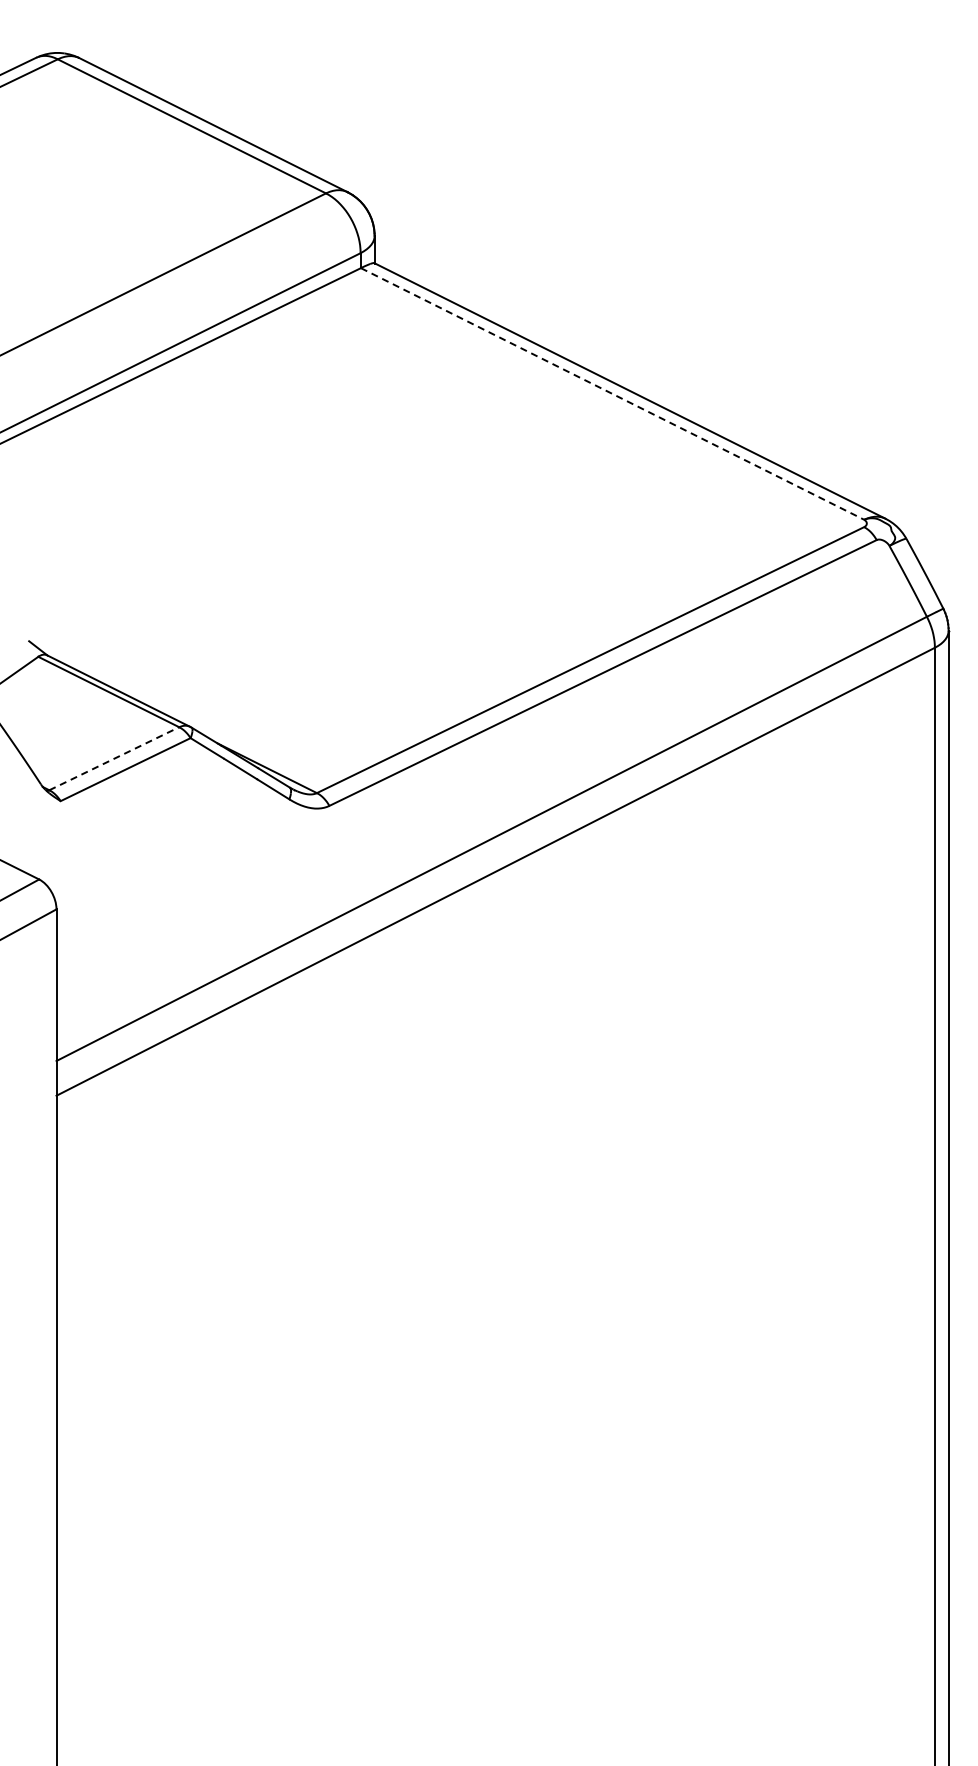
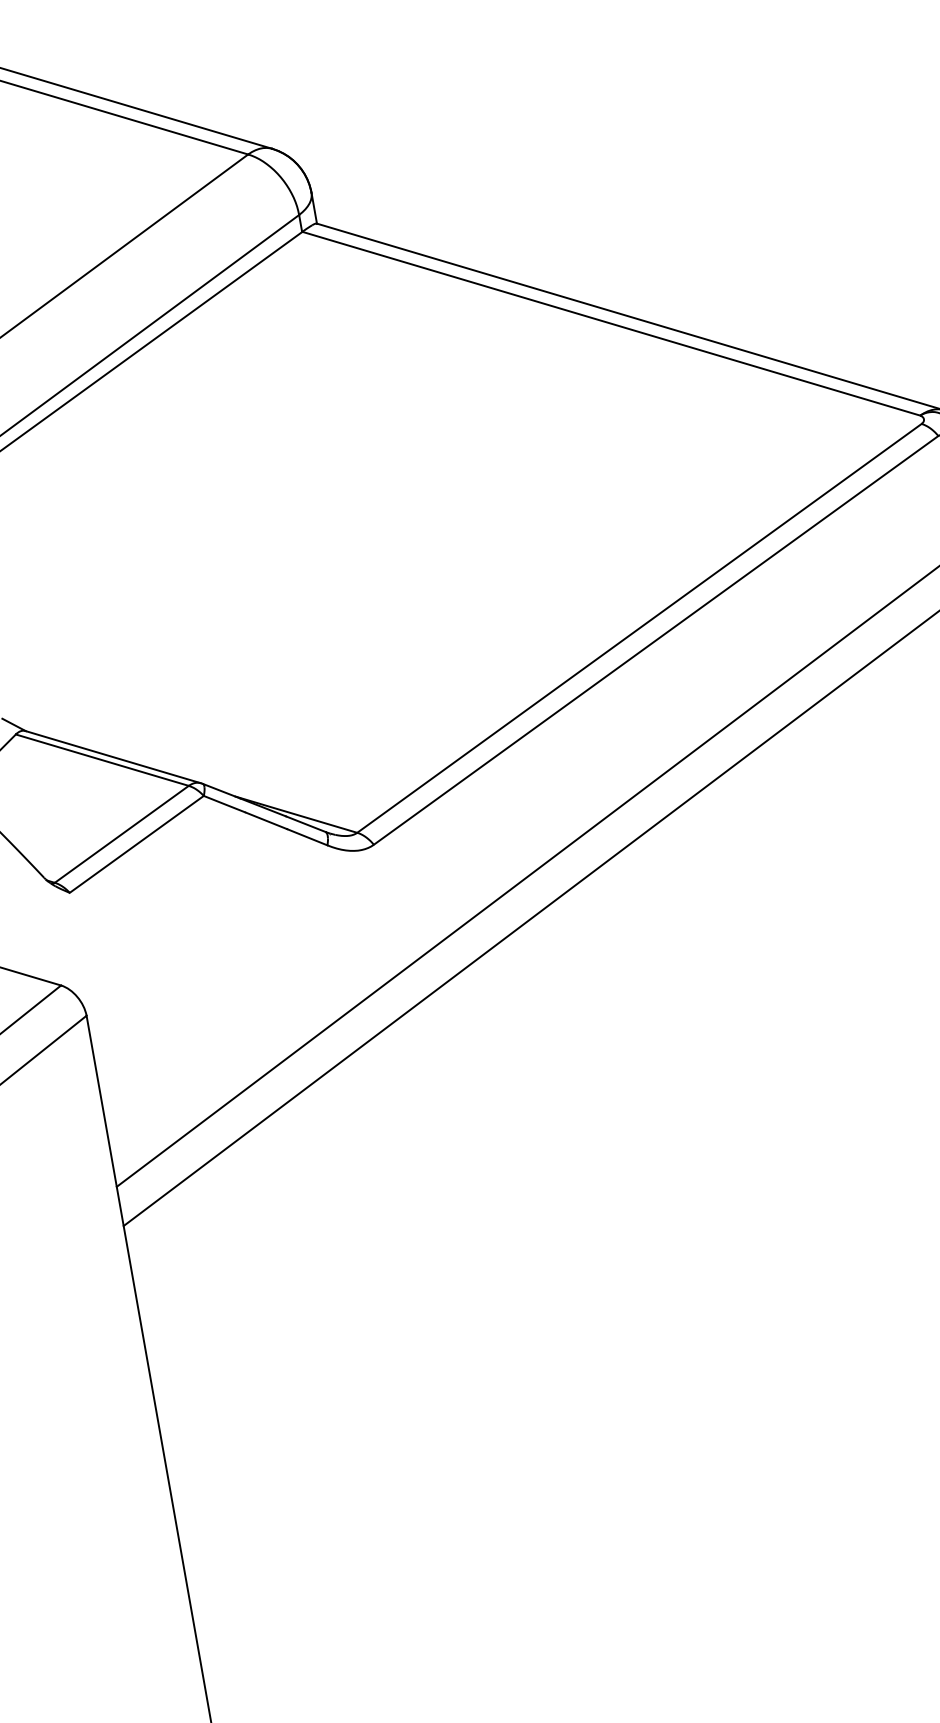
line: (613, 394) -> (612, 324), dashed -> solid
line: (114, 758) -> (121, 834), dashed -> solid

